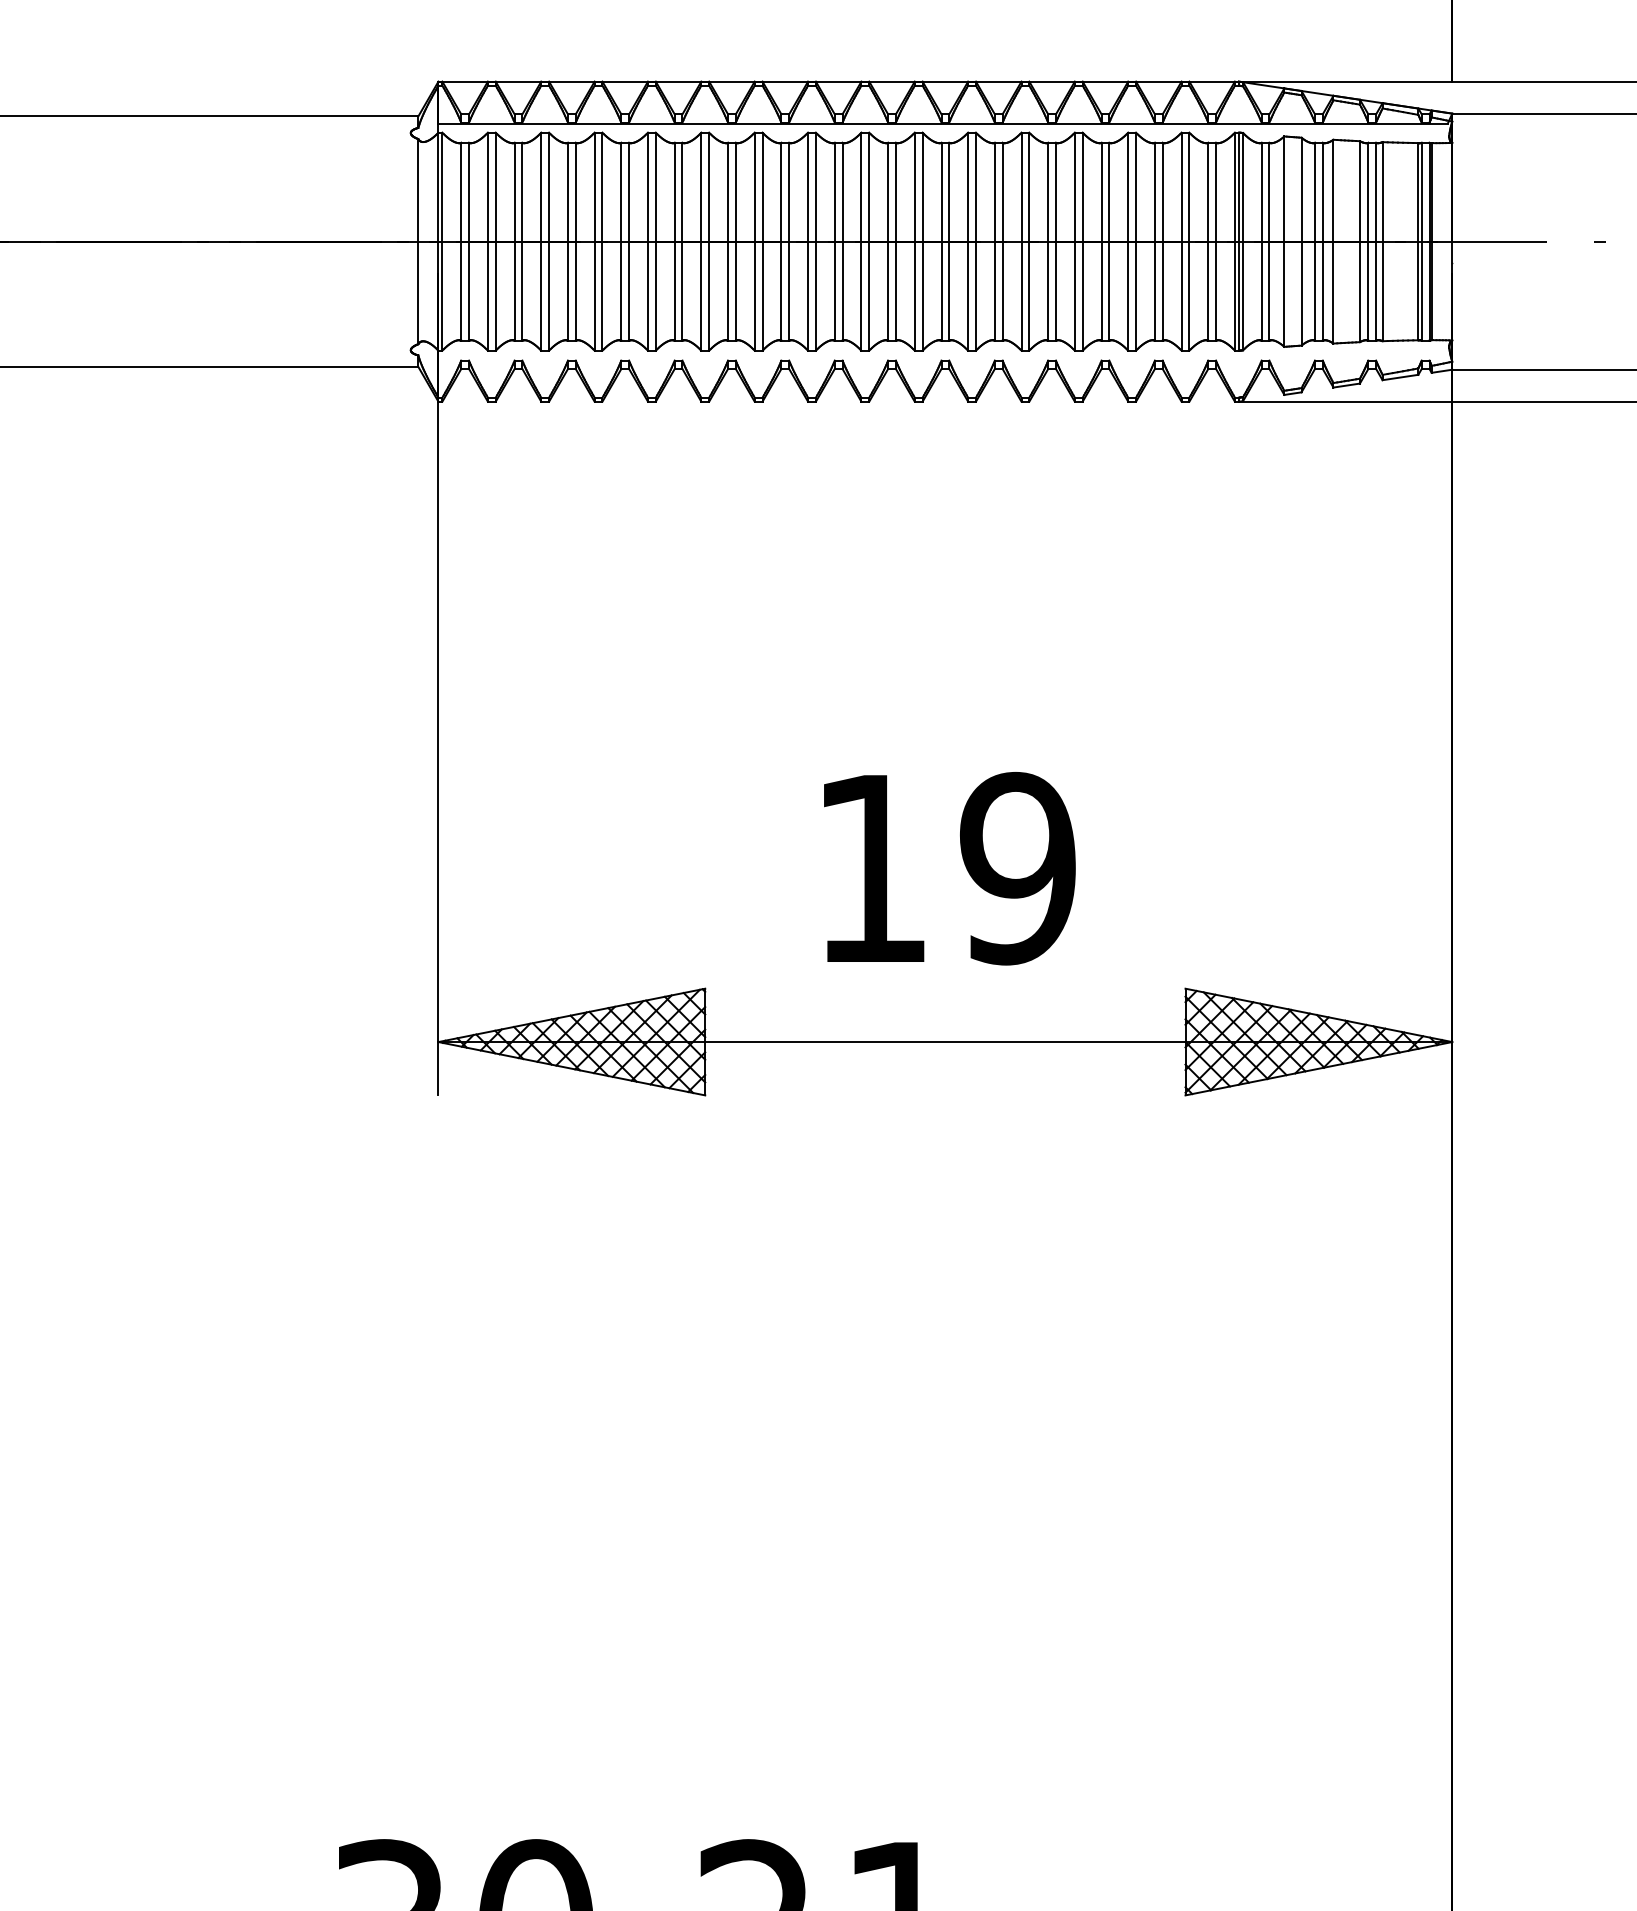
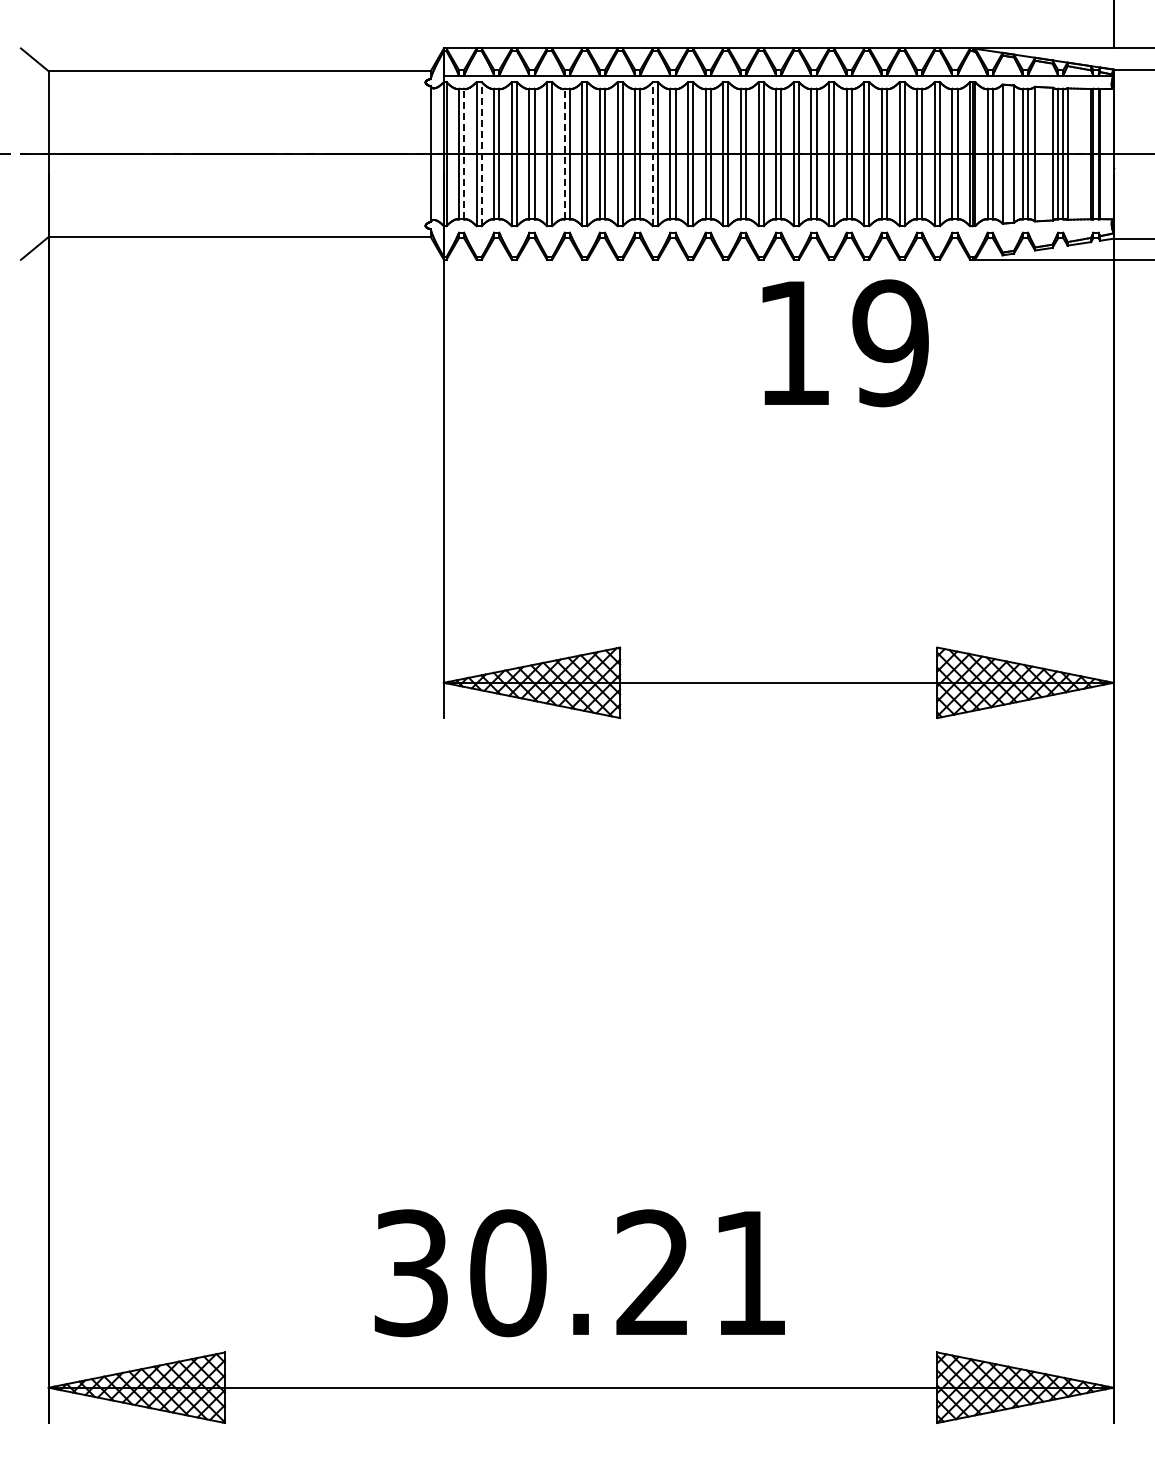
line: (469, 240) -> (464, 153), solid -> dashed
line: (495, 240) -> (481, 153), solid -> dashed
line: (621, 240) -> (564, 153), solid -> dashed
line: (754, 240) -> (652, 153), solid -> dashed
text: (949, 868) -> (845, 343), moved

